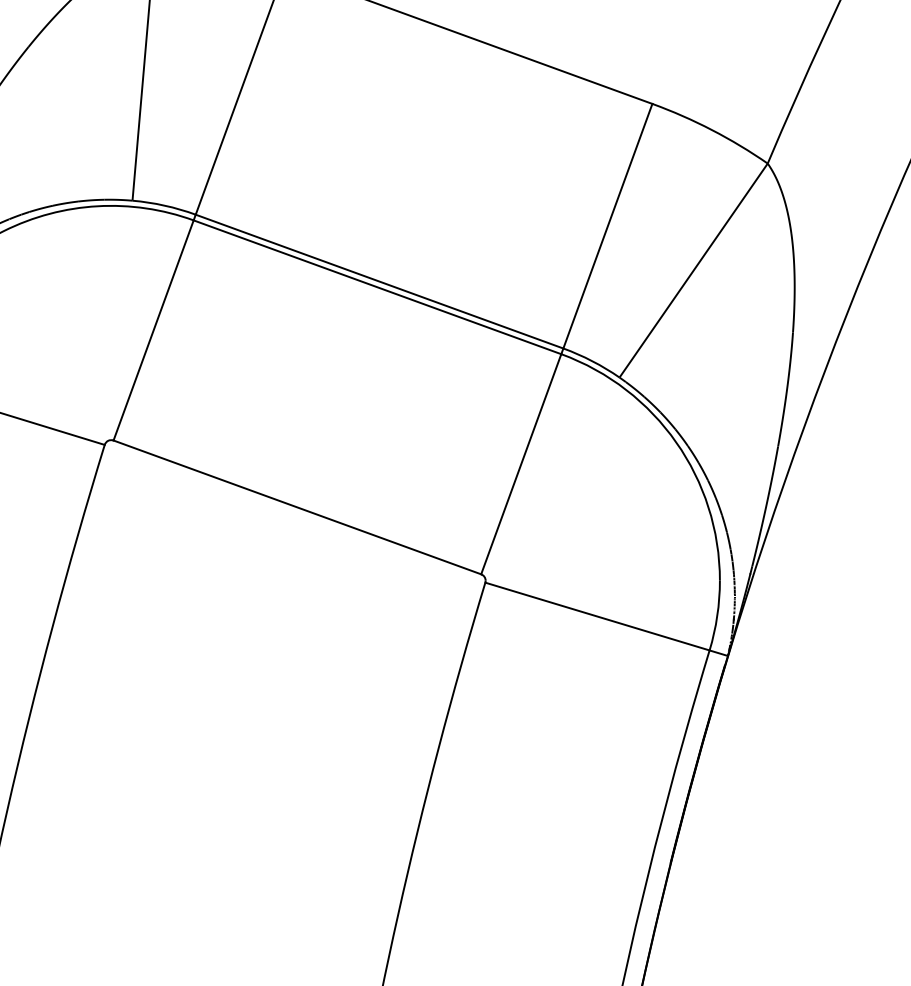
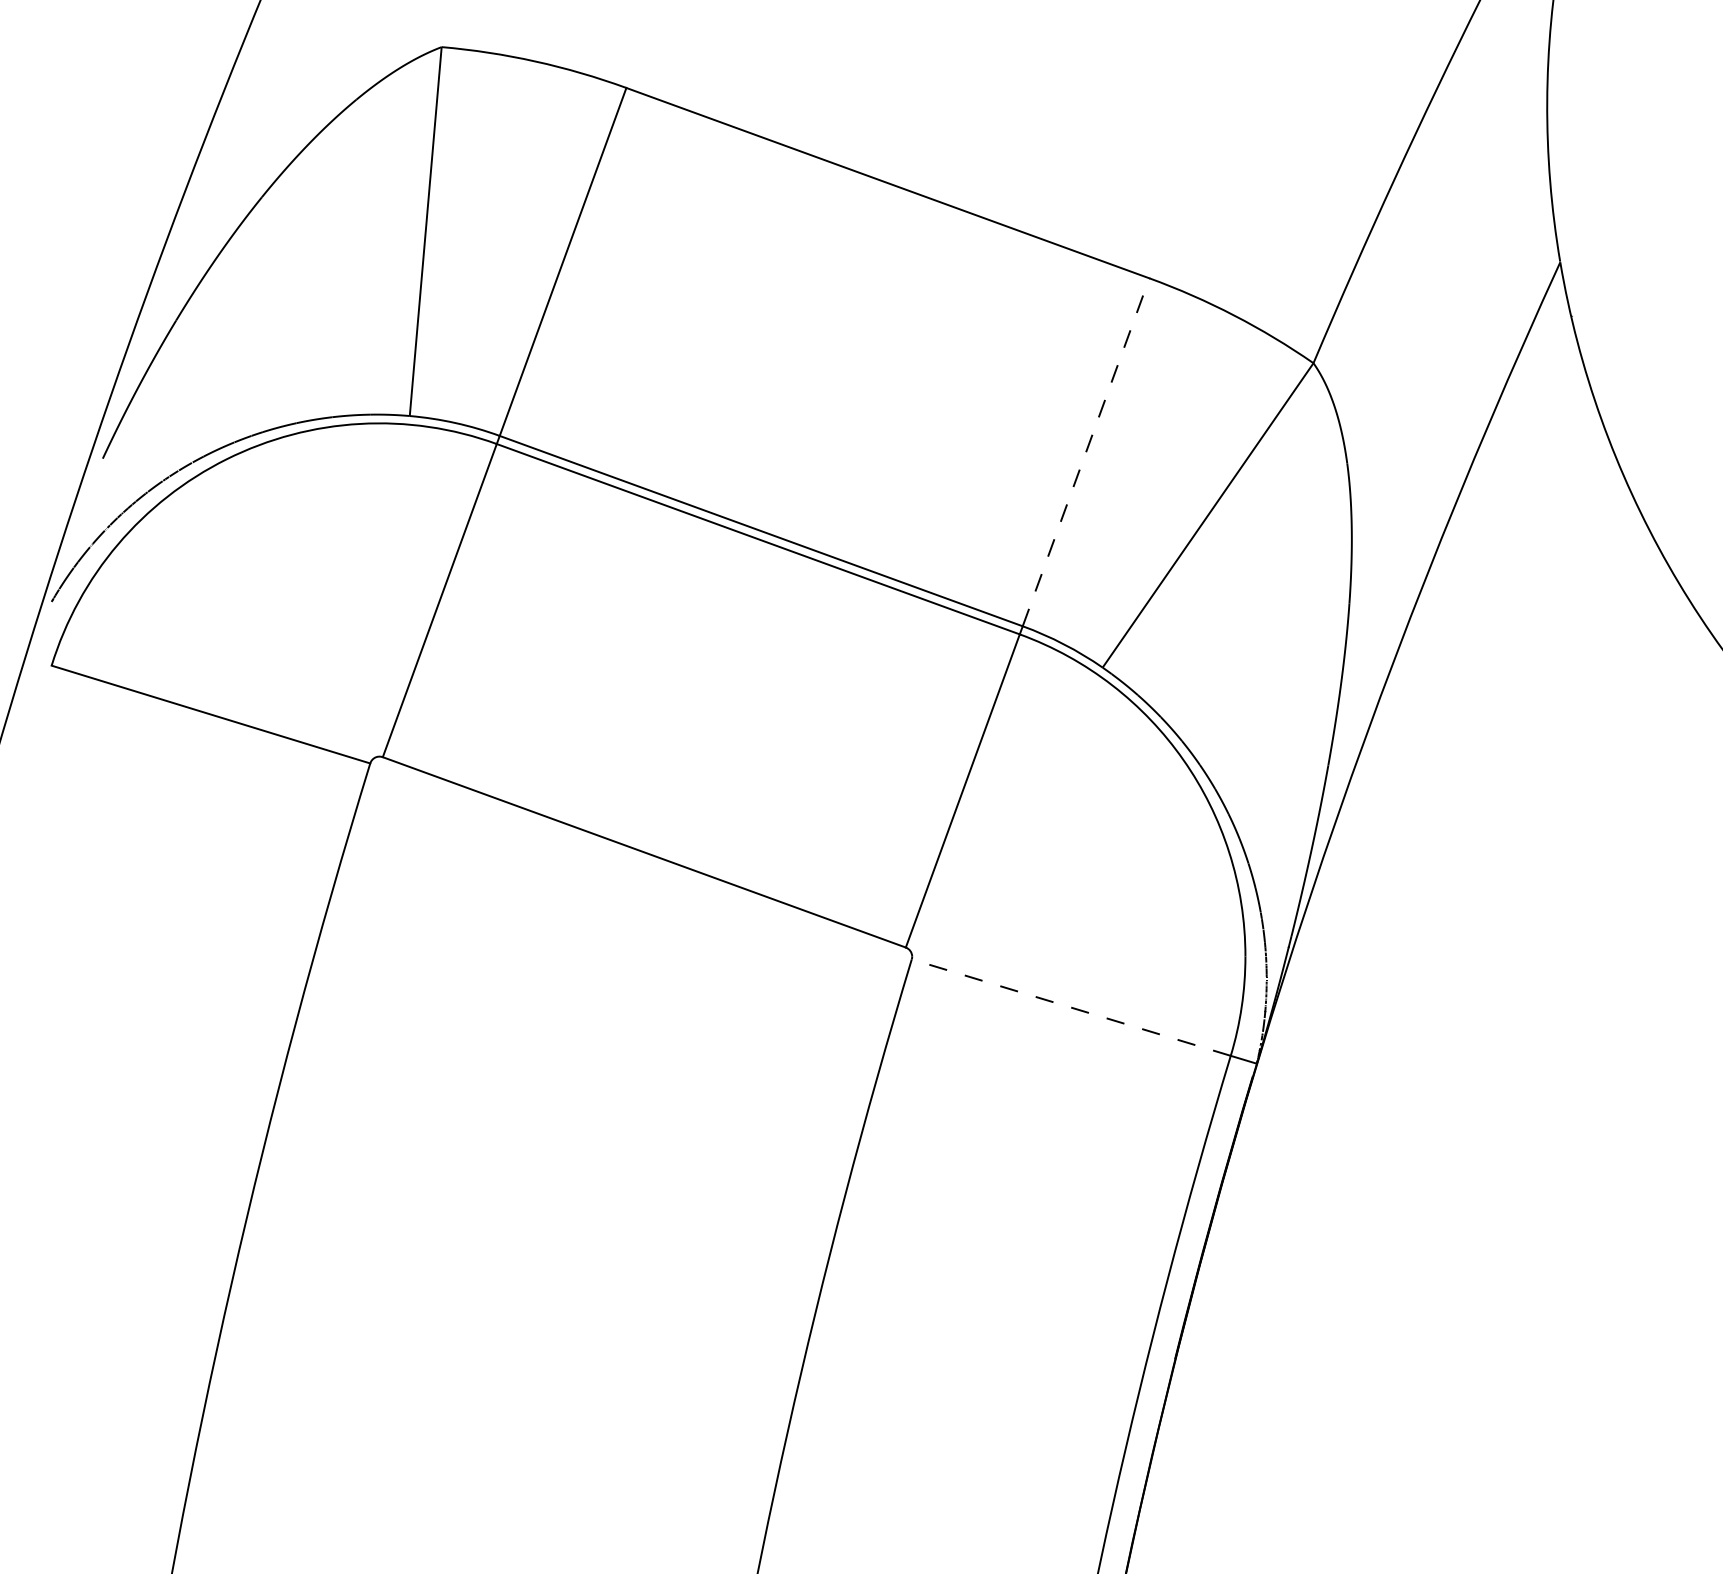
line: (608, 225) -> (1086, 451), solid -> dashed
line: (597, 616) -> (1071, 1007), solid -> dashed

